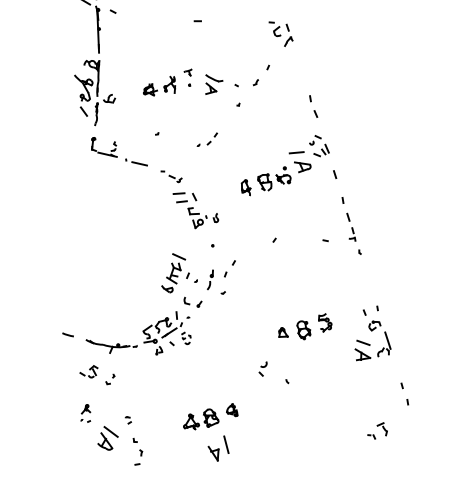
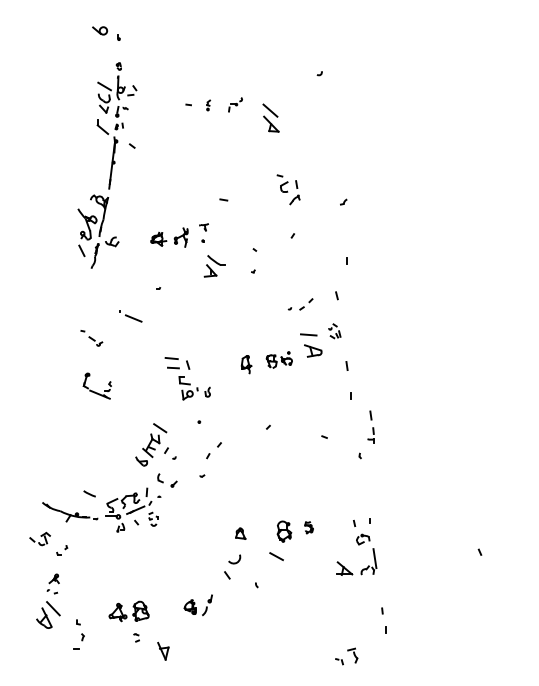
line: (197, 20) -> (223, 199), moved
part: (281, 33) -> (288, 189), moved
part: (255, 81) -> (343, 201), moved
part: (213, 83) -> (214, 266), moved
line: (310, 98) -> (346, 260), moved
part: (207, 139) -> (300, 304), moved
part: (318, 145) -> (334, 330), size x0.6
part: (103, 152) -> (95, 391), moved
part: (171, 176) -> (91, 338), moved
part: (274, 178) -> (279, 359), size x0.7
part: (349, 227) -> (370, 426), moved
part: (210, 280) -> (207, 605), moved
part: (324, 322) -> (308, 527), size x0.6
part: (282, 332) -> (240, 533), moved
arc: (67, 334) -> (89, 493), moved
line: (363, 342) -> (276, 556), moved
part: (263, 369) -> (232, 567), size x1.6
part: (84, 413) -> (52, 583), moved
part: (128, 419) -> (136, 637), moved
part: (199, 419) -> (128, 611), moved
line: (225, 444) -> (177, 643), removed

